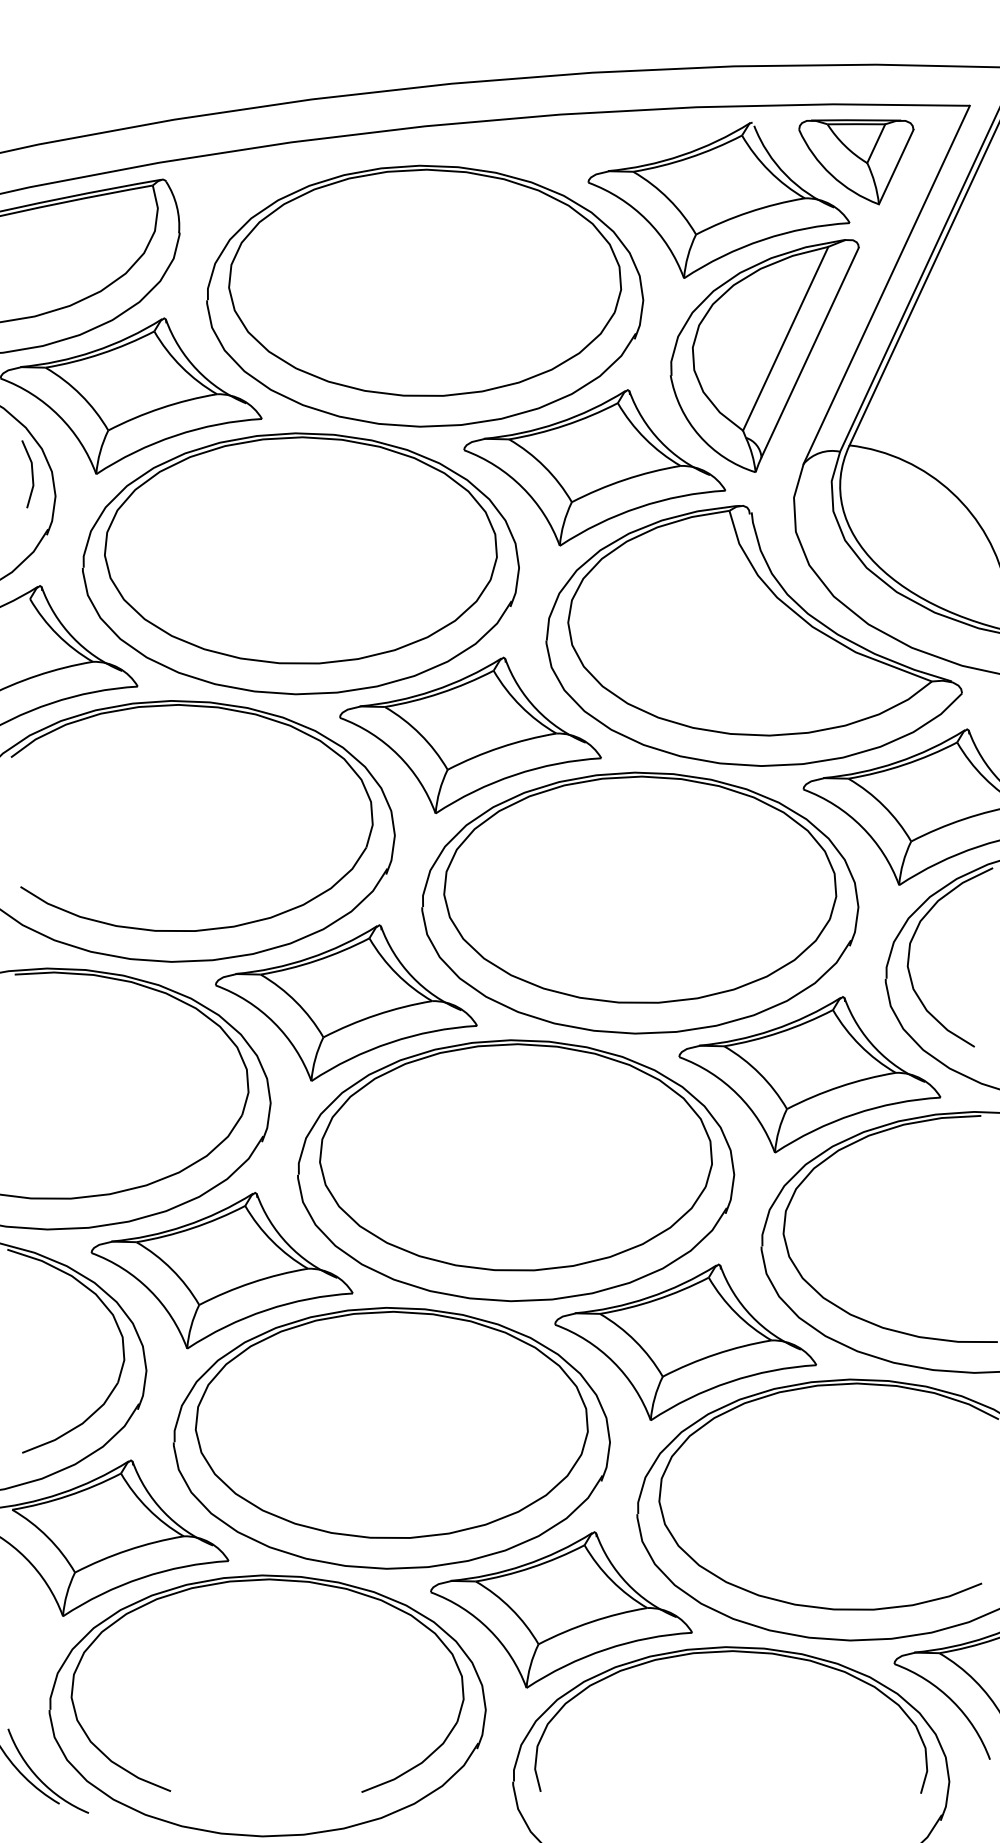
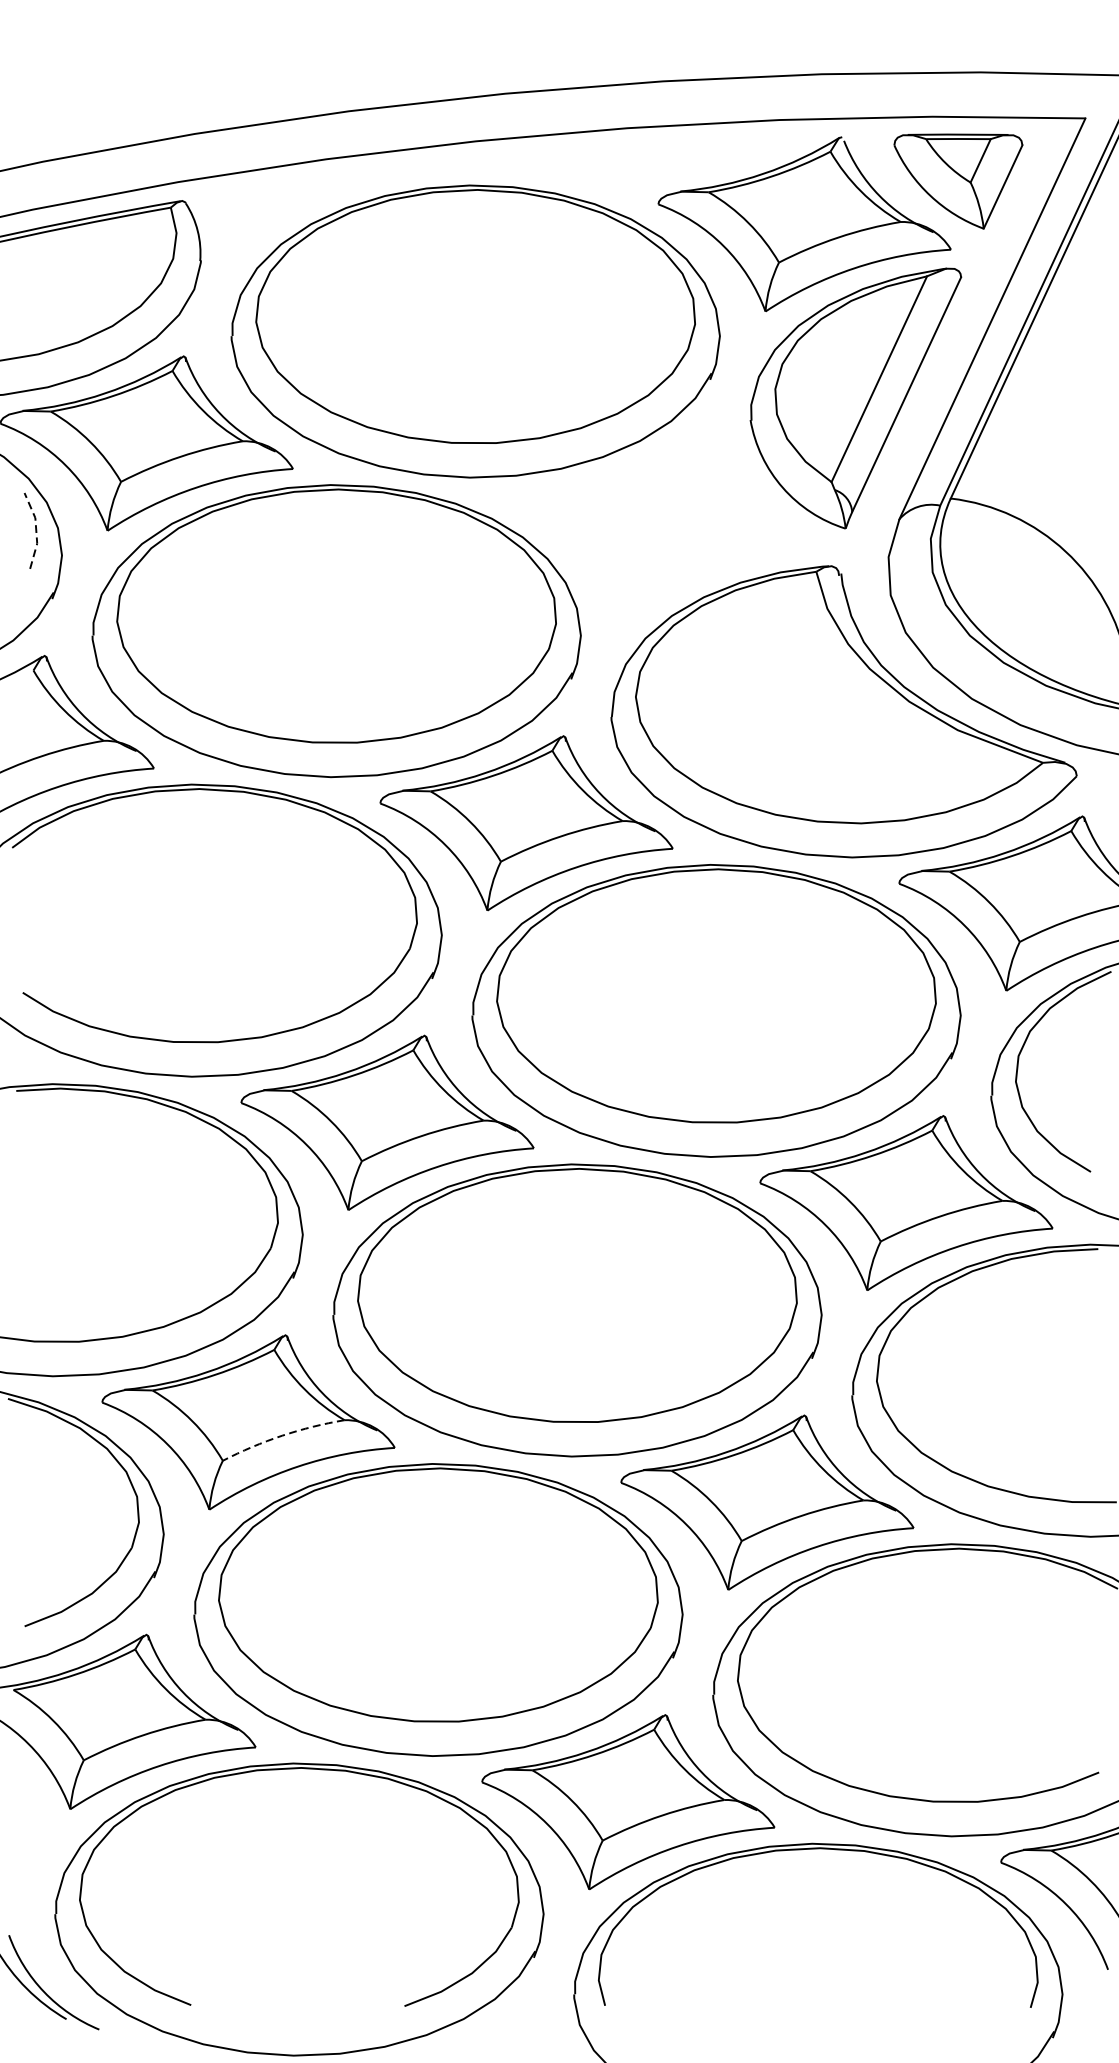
part: (594, 467) -> (665, 523), removed
line: (32, 473) -> (36, 530), solid -> dashed
arc: (252, 1282) -> (282, 1435), solid -> dashed

